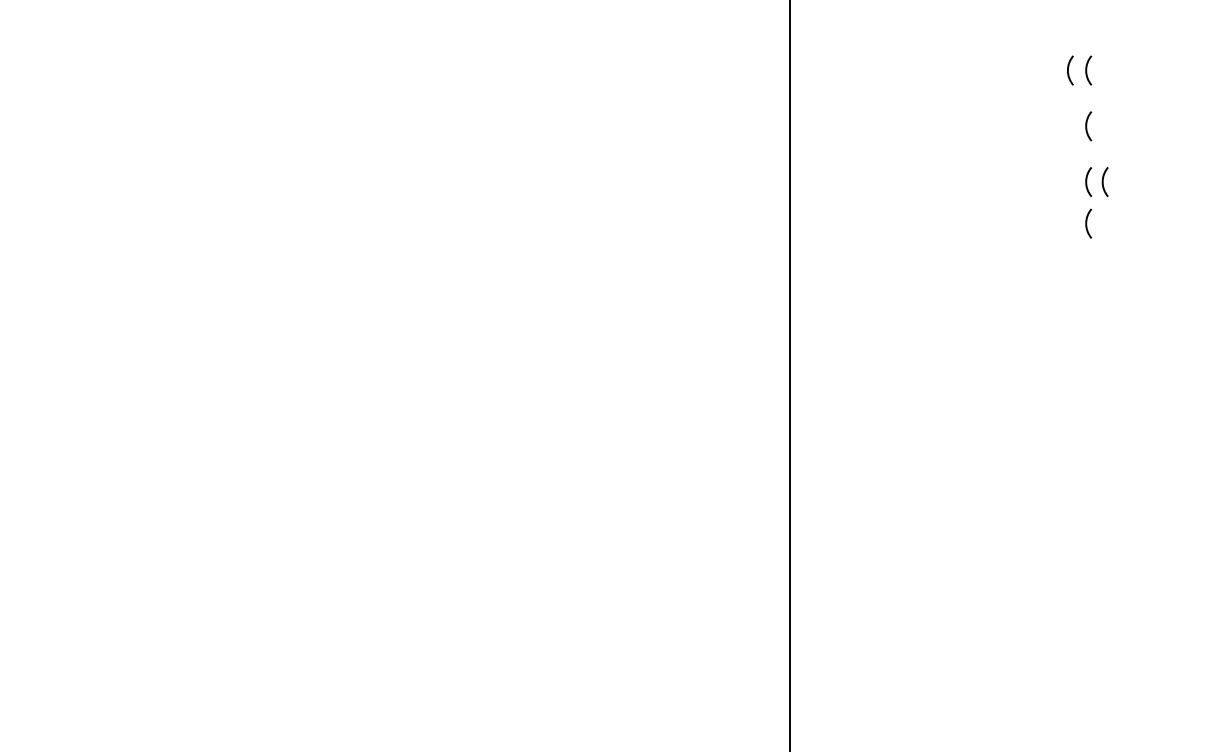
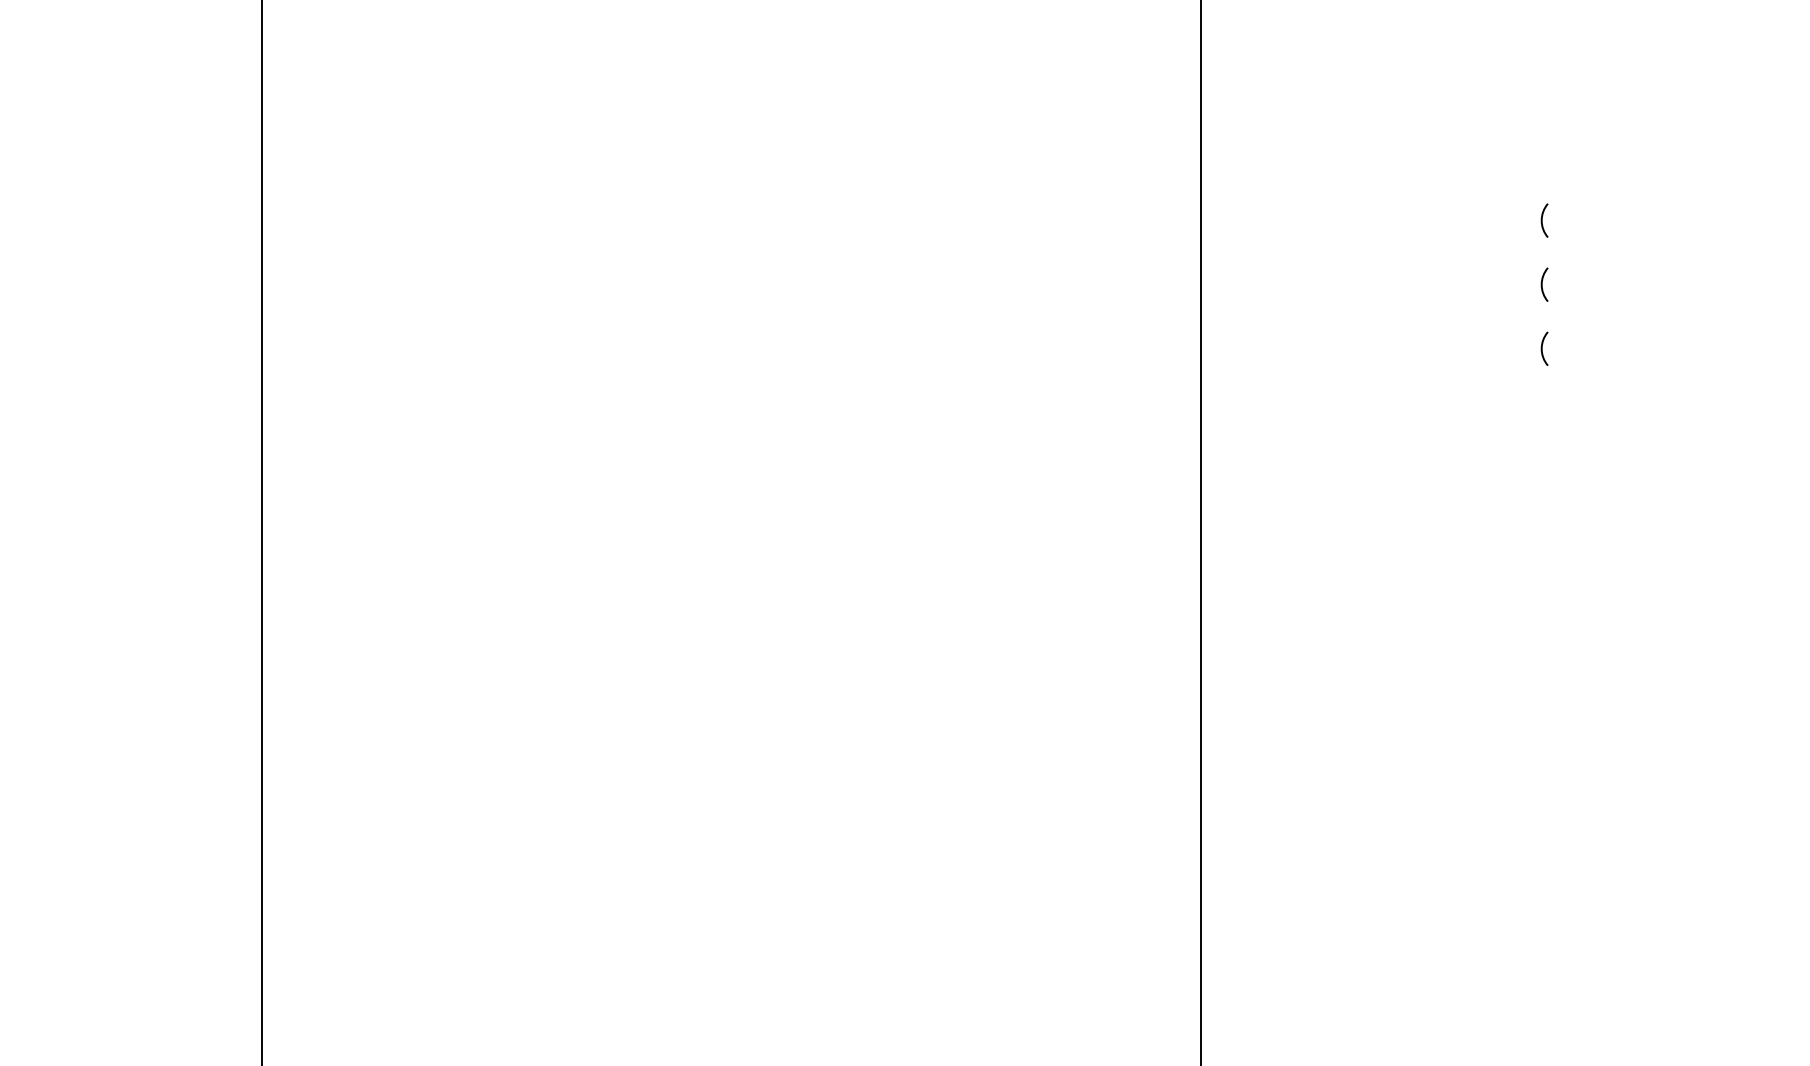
arc: (1068, 70) -> (1521, 220), removed
arc: (1103, 181) -> (1561, 348), removed
arc: (1086, 223) -> (1542, 396), removed

